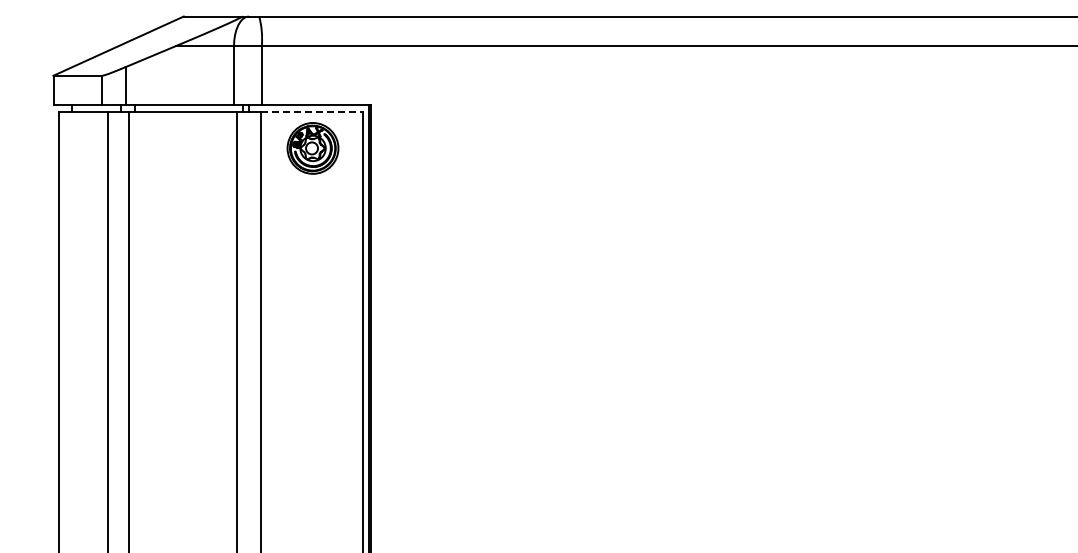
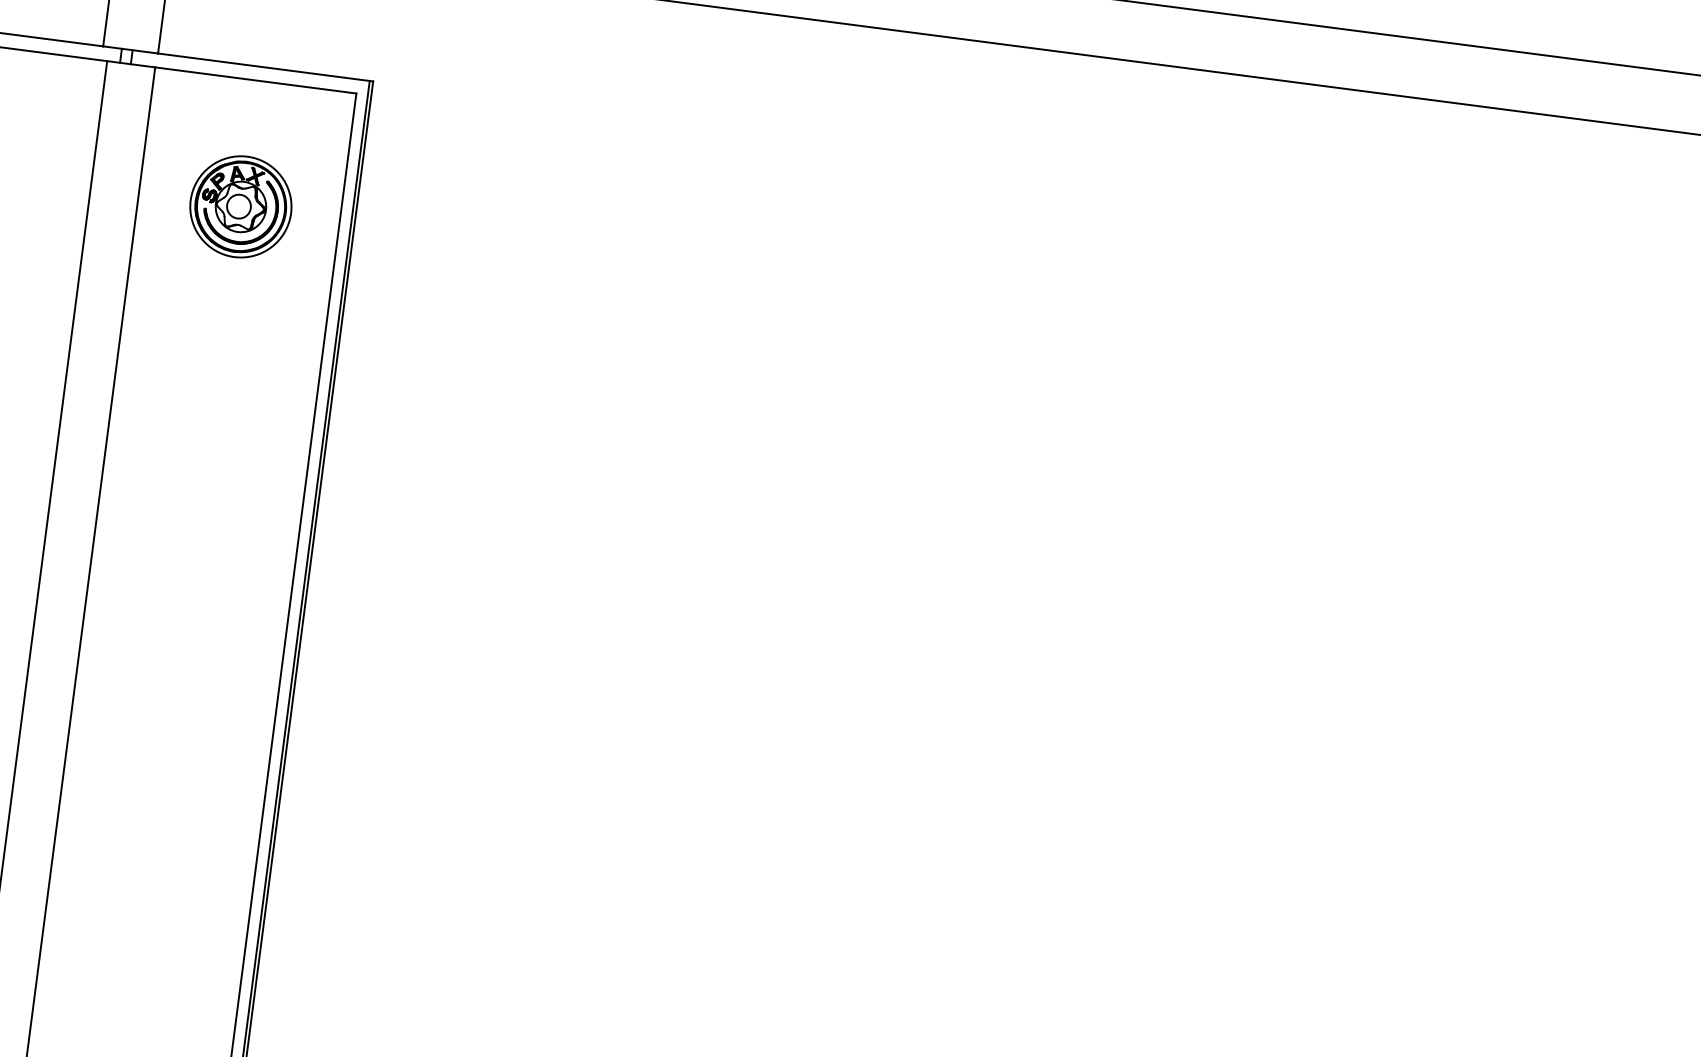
line: (312, 112) -> (256, 80), dashed -> solid
part: (312, 148) -> (239, 206), moved

